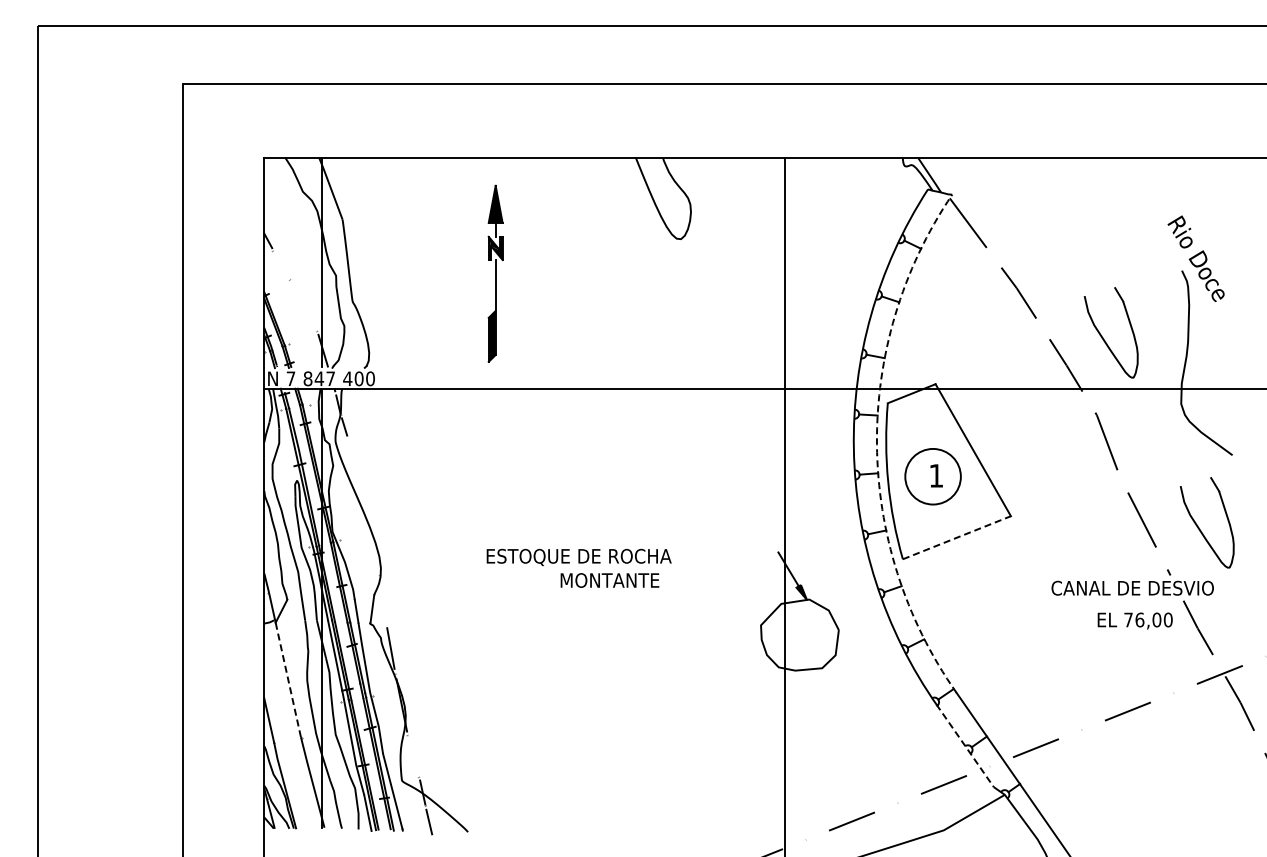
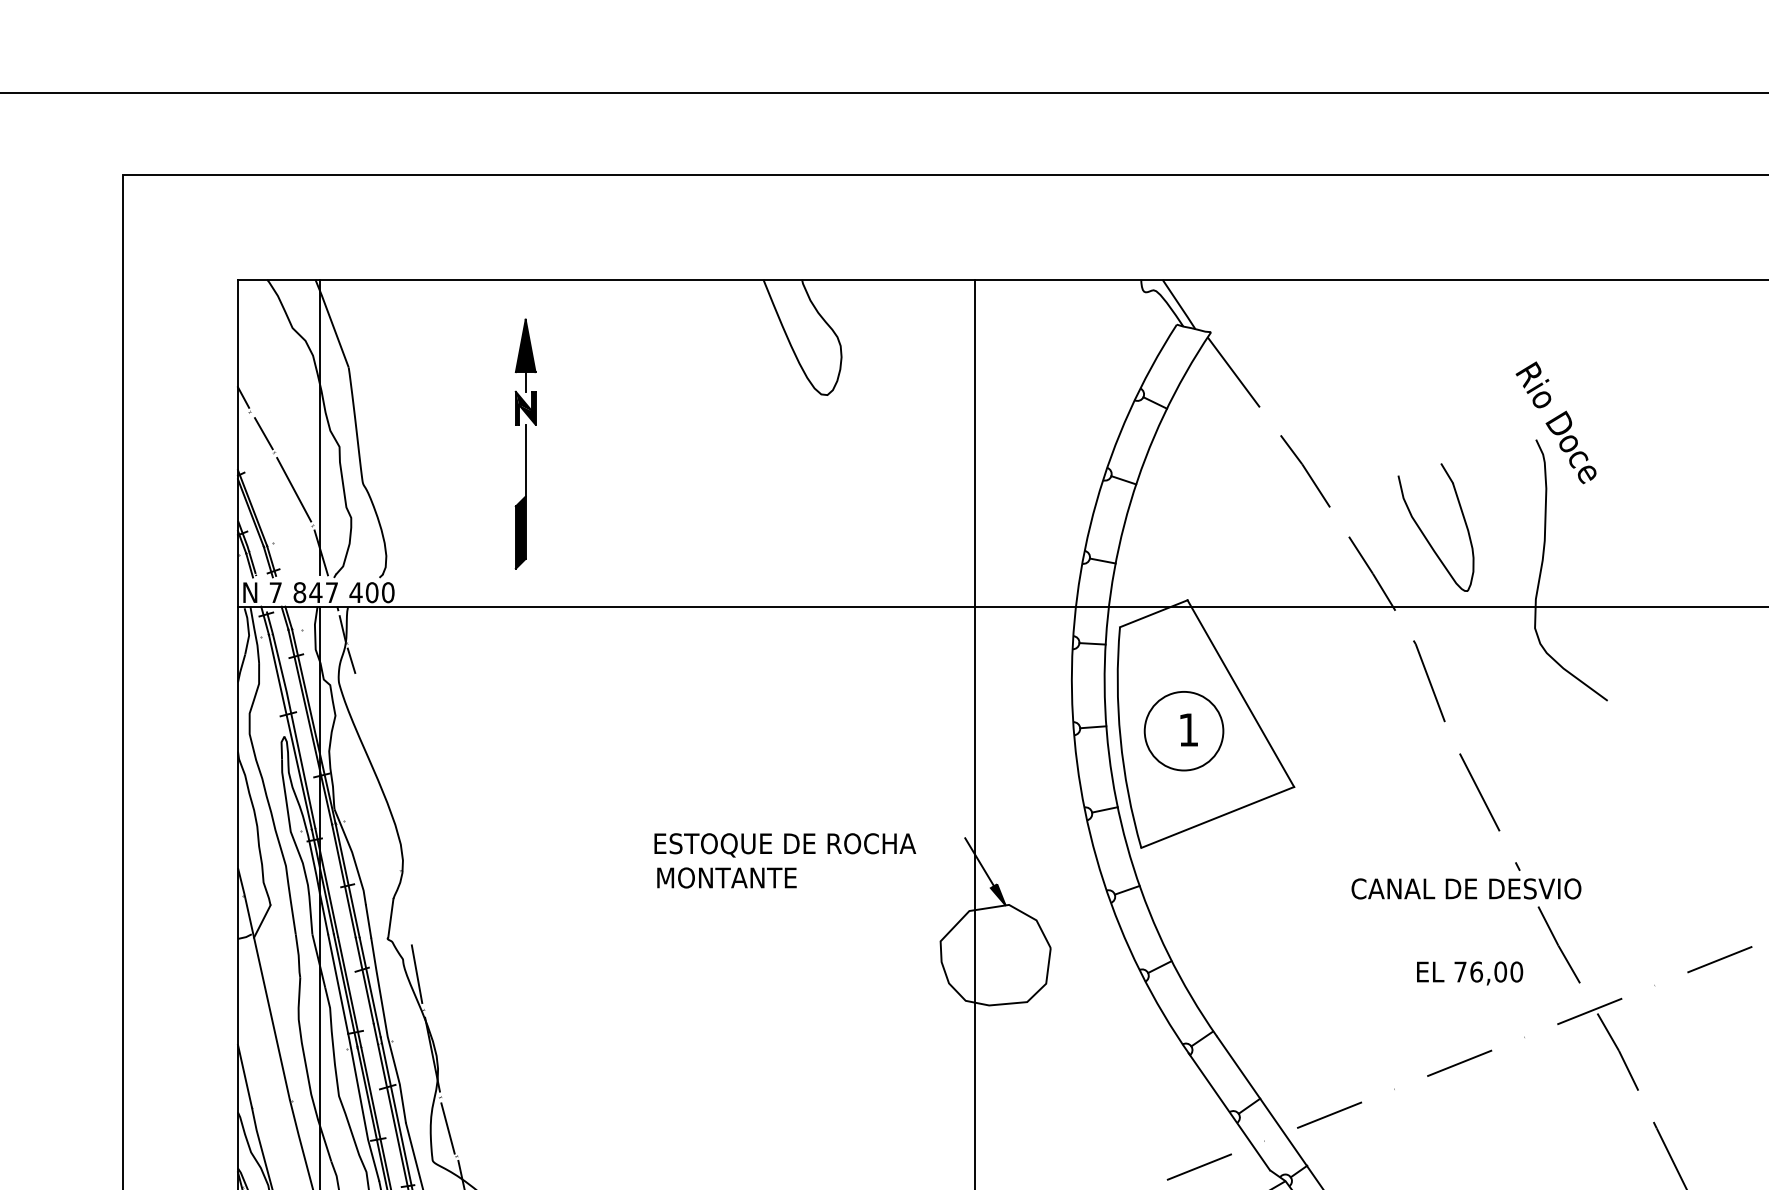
line: (282, 266) -> (263, 433), added
part: (495, 273) -> (525, 443), moved
line: (303, 305) -> (293, 488), added
arc: (876, 444) -> (1103, 685), dashed -> solid
part: (1199, 527) -> (1560, 802), removed
line: (957, 537) -> (1218, 817), dashed -> solid
text: (578, 557) -> (784, 845), moved
text: (1134, 620) -> (1468, 972), moved
line: (288, 679) -> (272, 1017), dashed -> solid
line: (965, 746) -> (1229, 1112), dashed -> solid
line: (412, 757) -> (447, 1128), added

